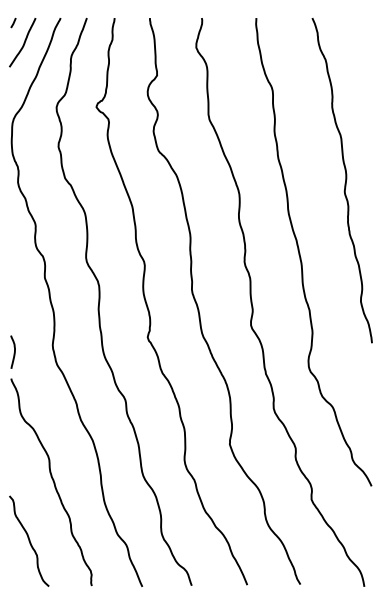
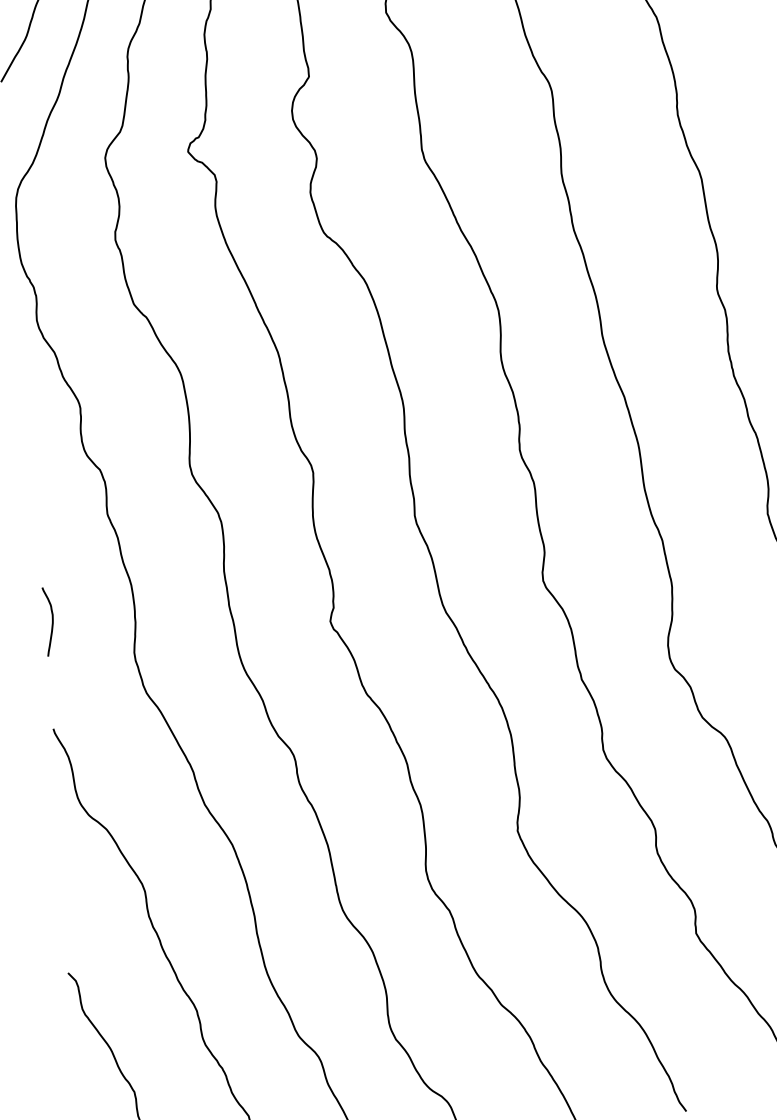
curve: (14, 351) -> (51, 620), moved

